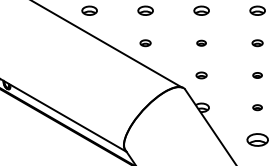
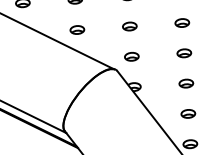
part: (145, 43) -> (77, 30), size x1.43
part: (201, 43) -> (129, 26), size x1.67
part: (257, 43) -> (182, 23), size x1.43
part: (201, 75) -> (131, 56), size x1.43
part: (257, 75) -> (184, 53), size x1.67
part: (257, 107) -> (186, 83), size x1.67
part: (257, 140) -> (188, 114), size x0.71

